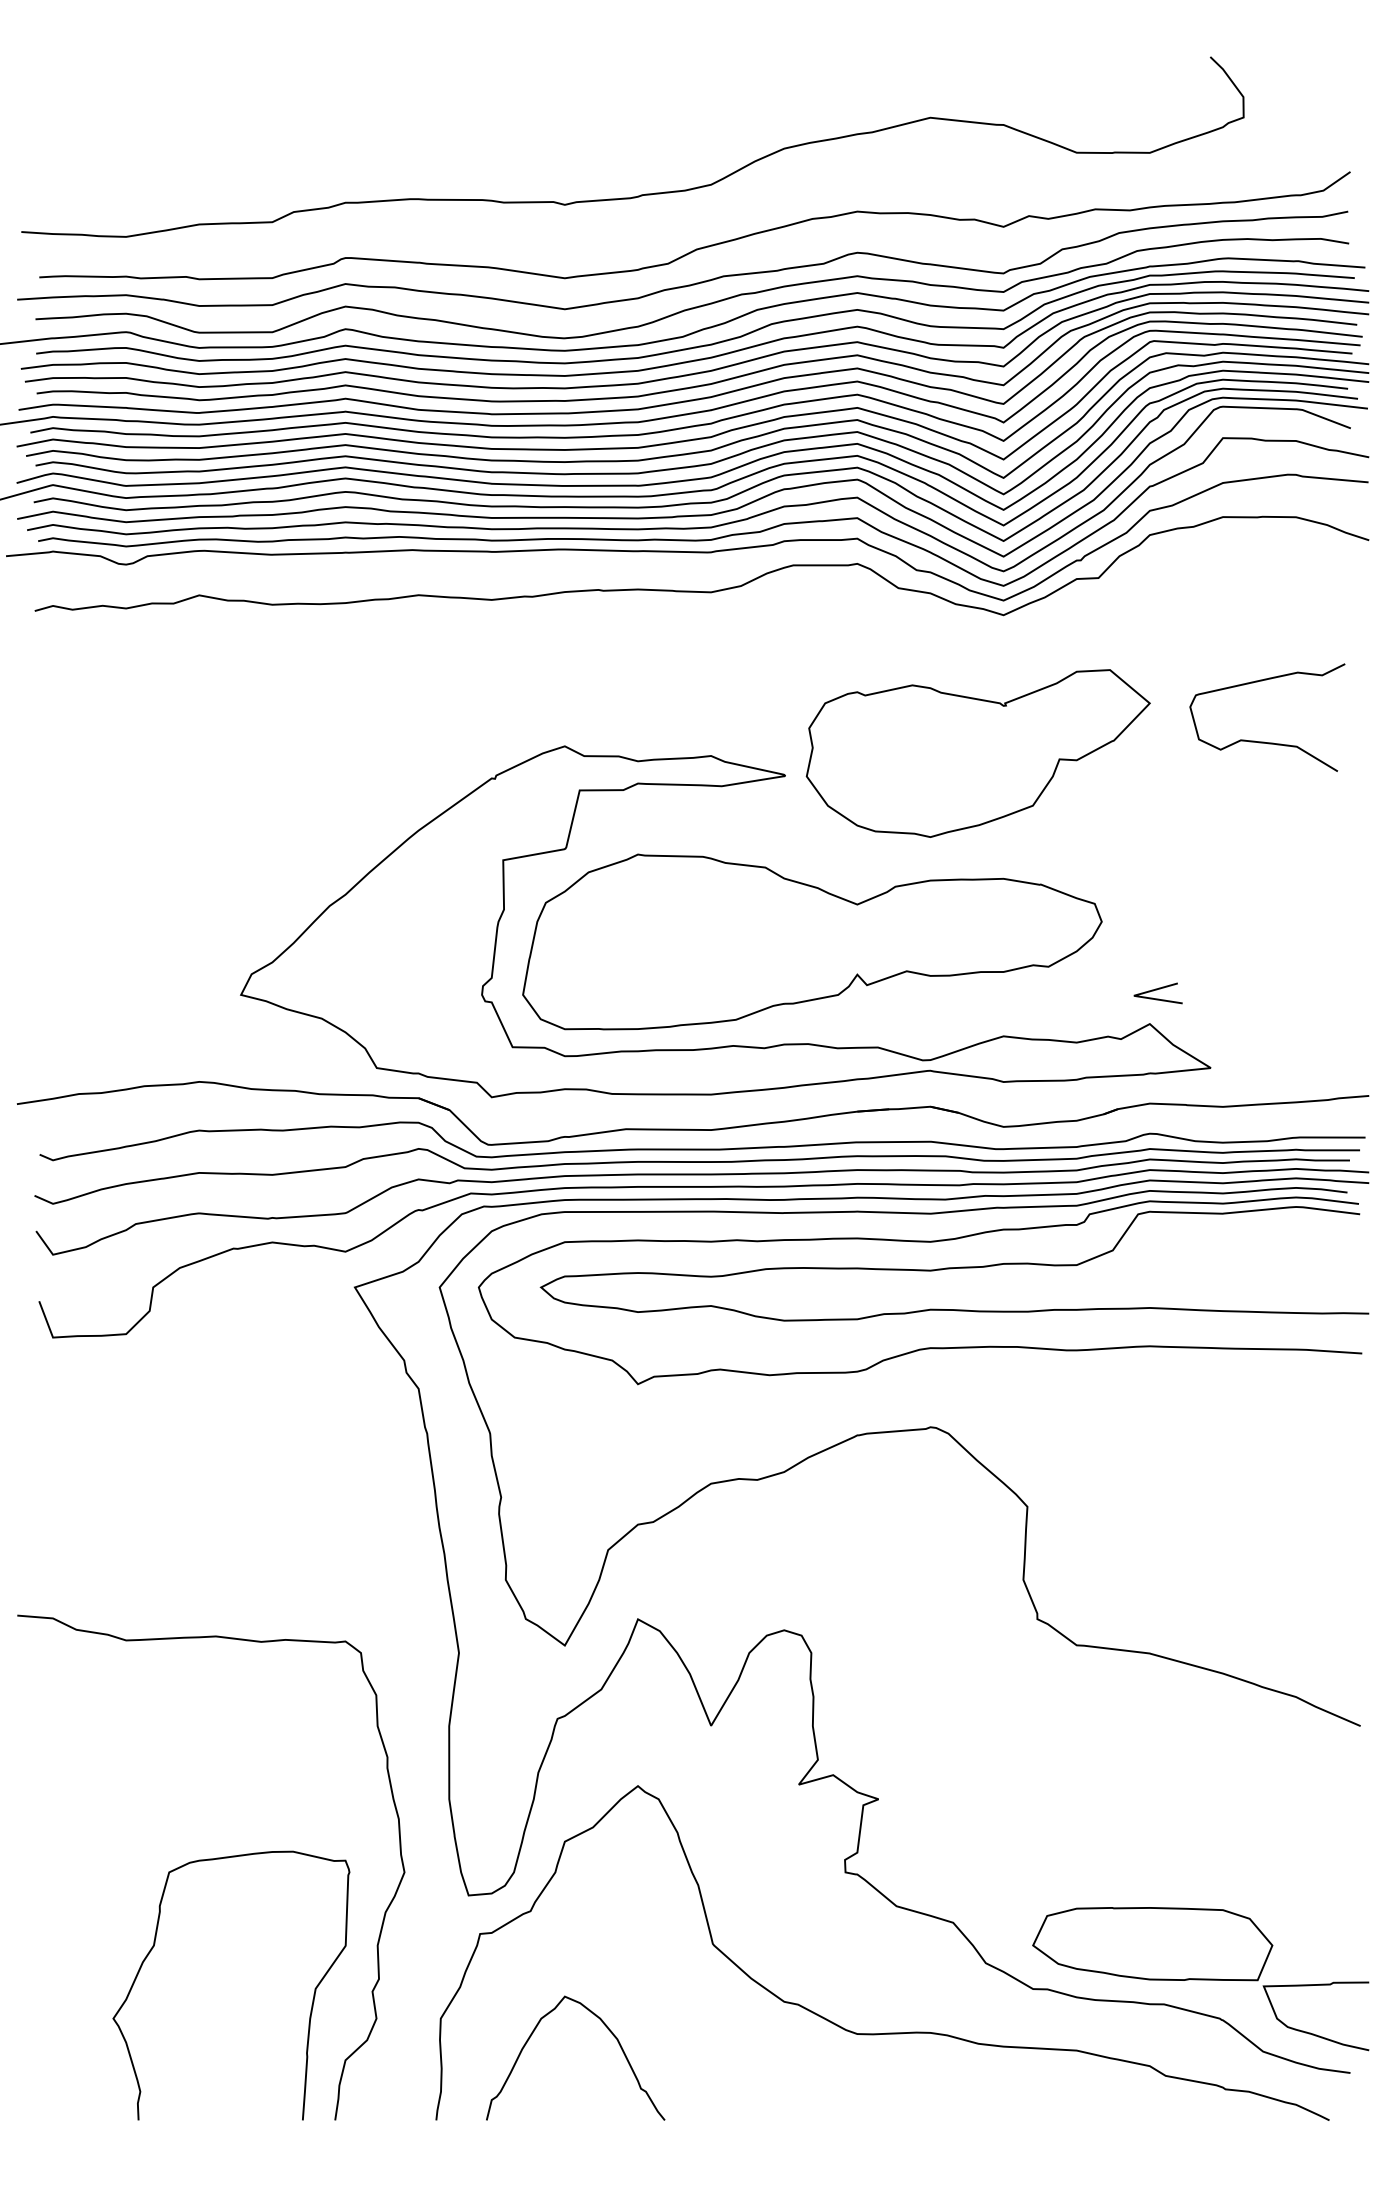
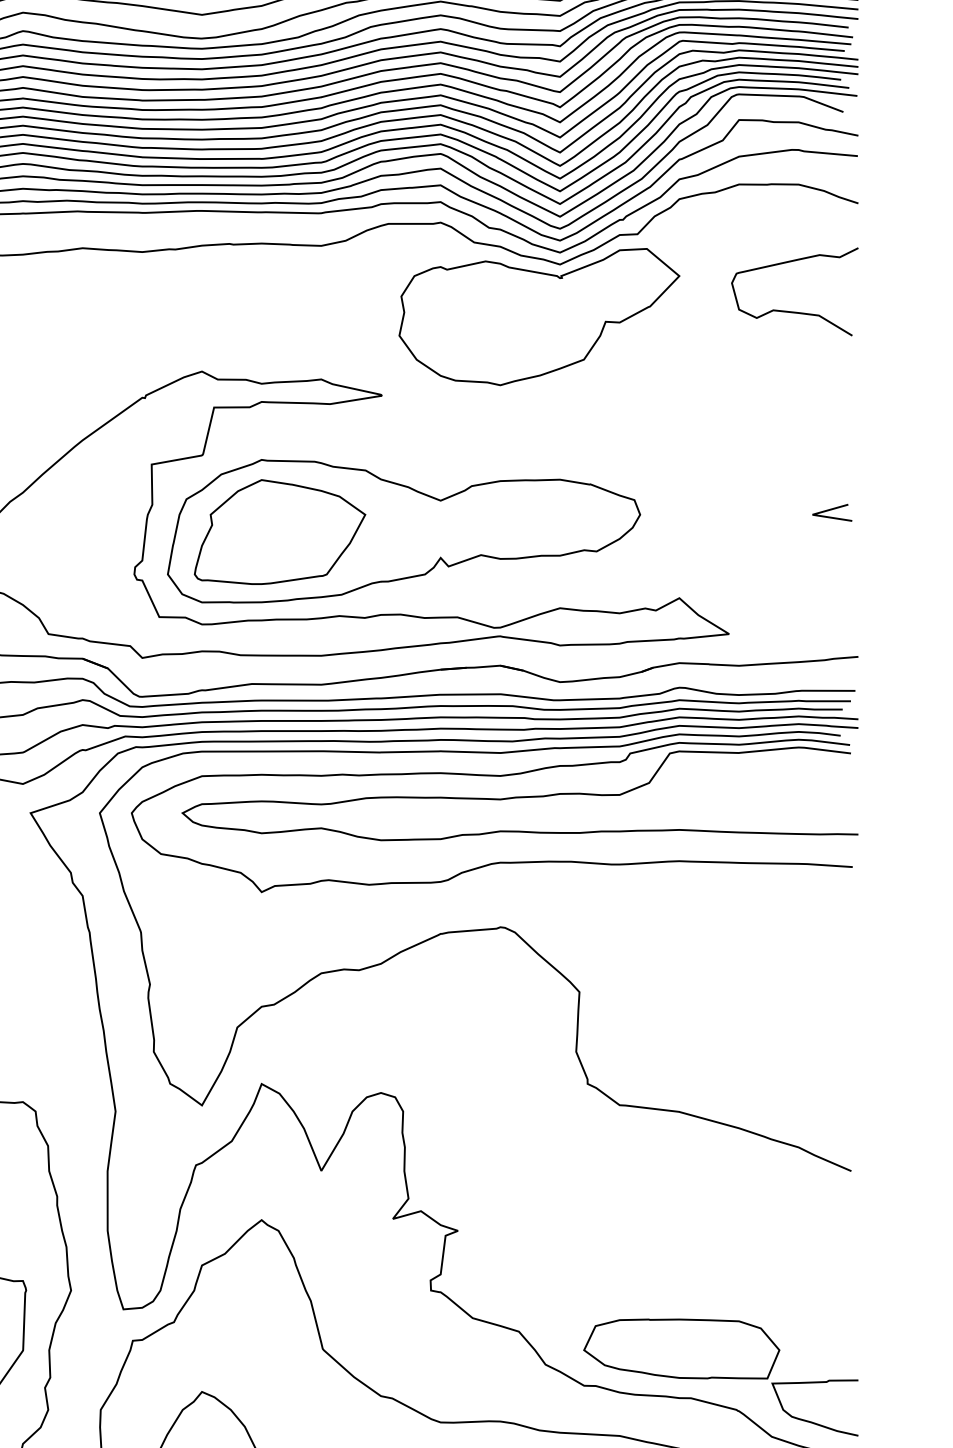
curve: (1264, 741) -> (792, 311), moved
part: (977, 753) -> (538, 317), moved
part: (660, 942) -> (280, 531), added
line: (1157, 990) -> (831, 510), moved

